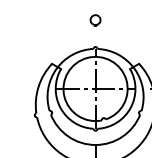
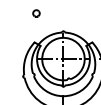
part: (95, 20) -> (36, 13), moved

